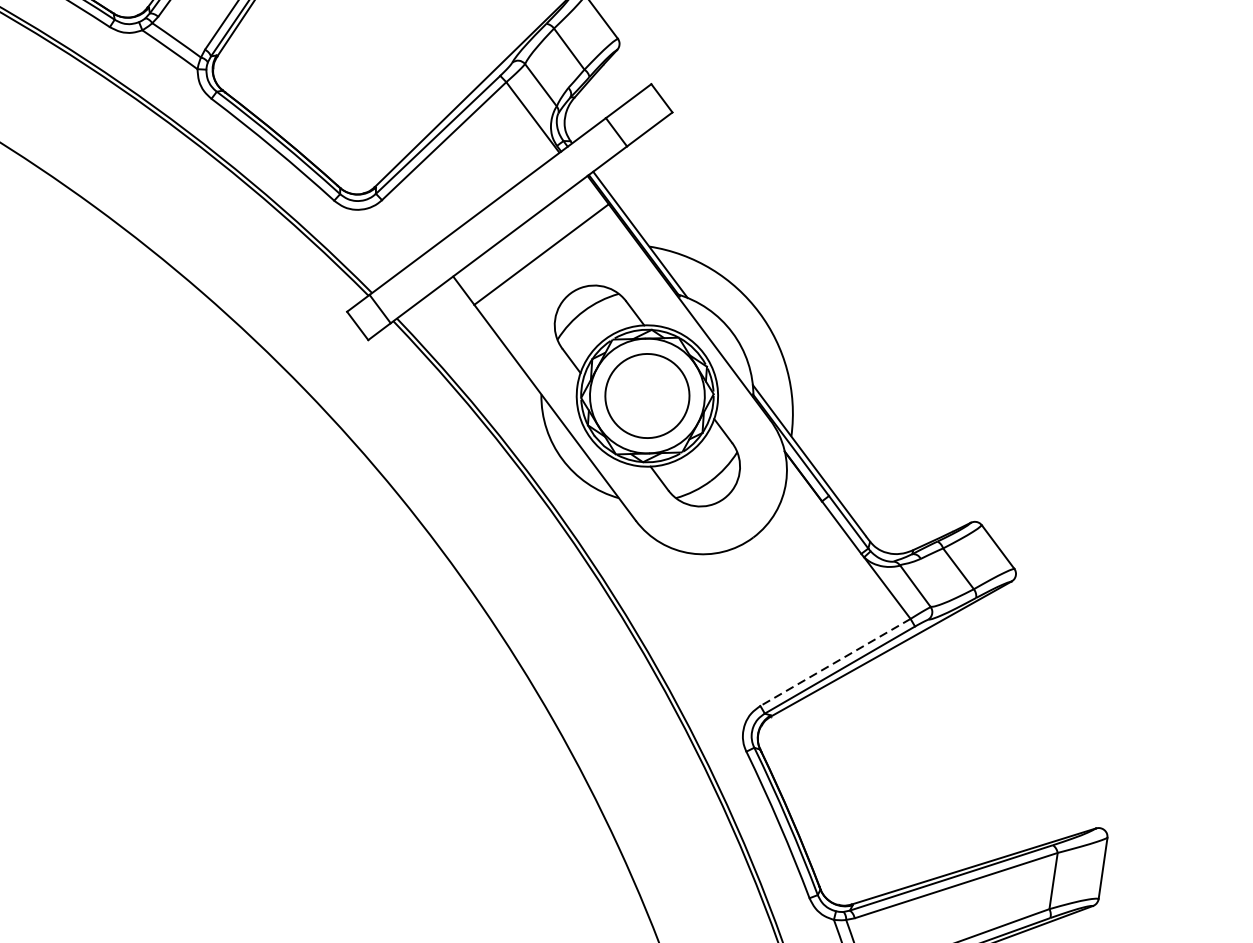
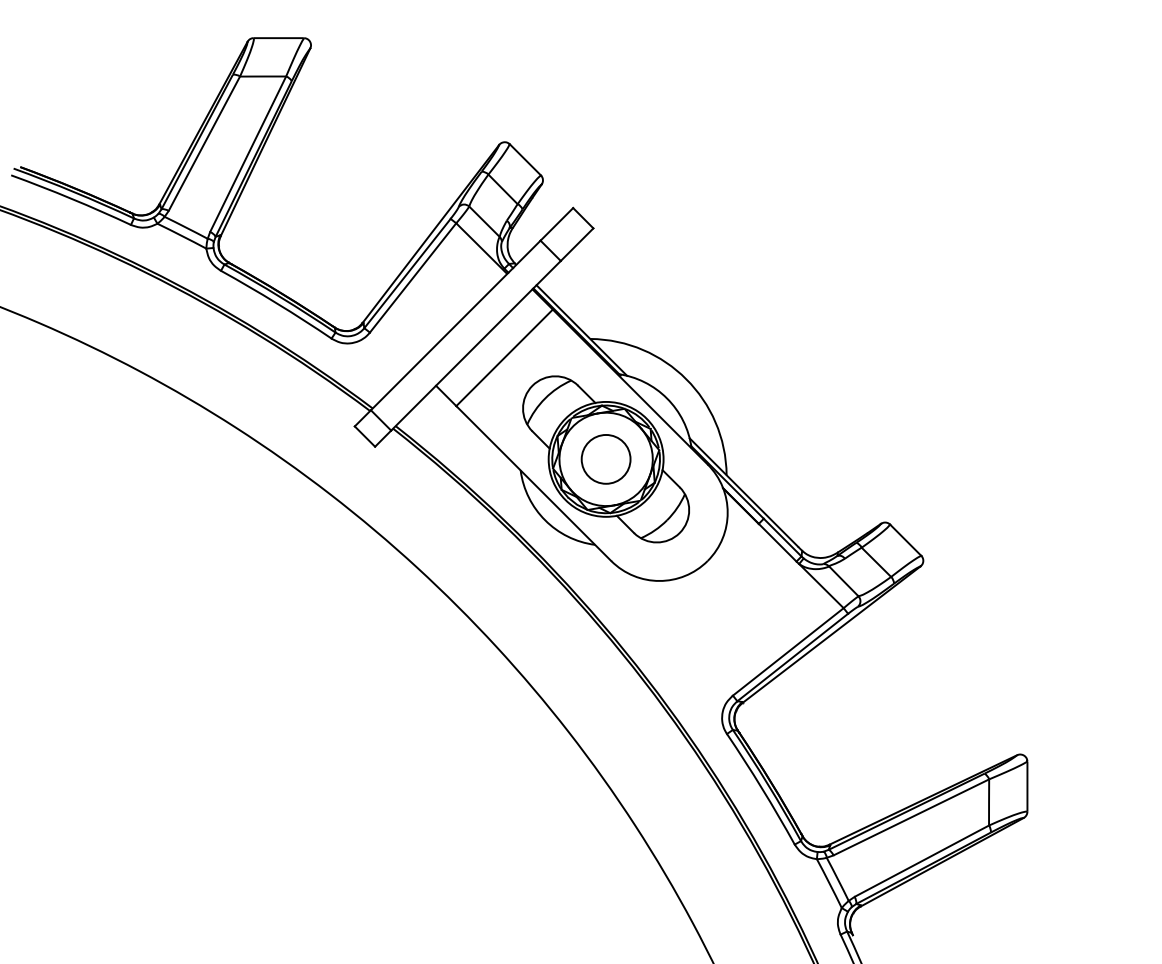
circle: (646, 394) -> (605, 458), size x0.71
line: (835, 661) -> (788, 651), dashed -> solid

